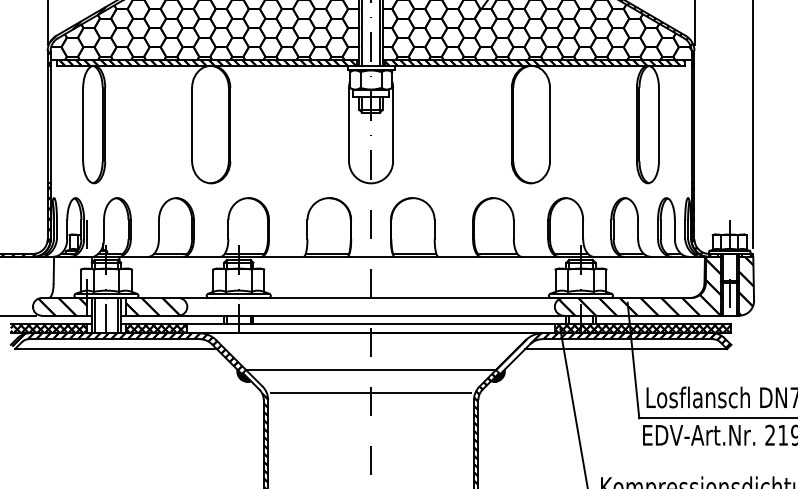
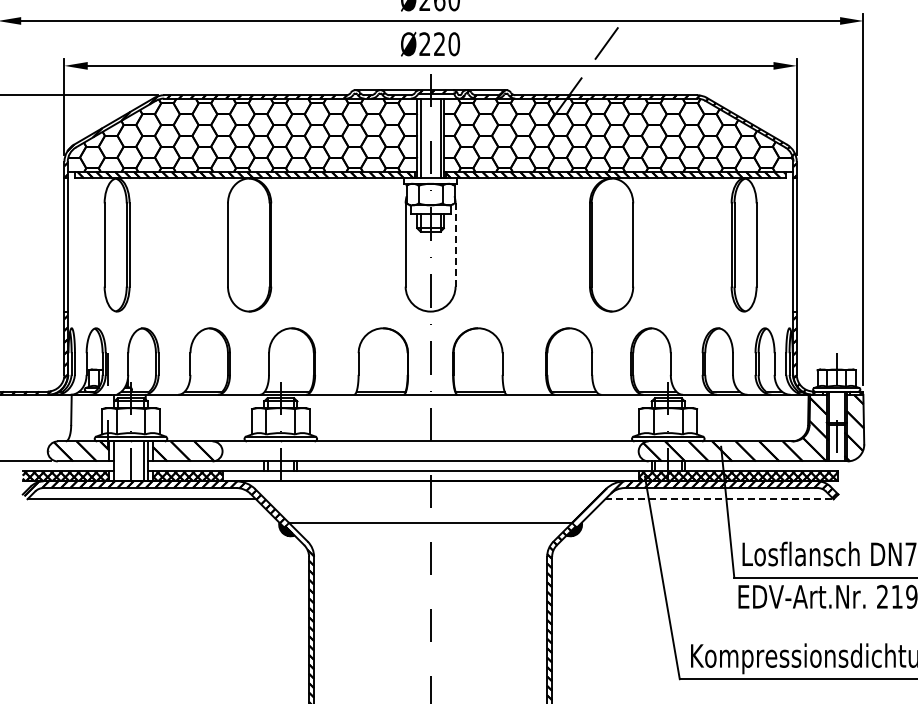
line: (393, 124) -> (455, 245), solid -> dashed
line: (94, 315) -> (117, 461), removed
line: (627, 349) -> (720, 499), solid -> dashed
line: (370, 392) -> (430, 548), removed

